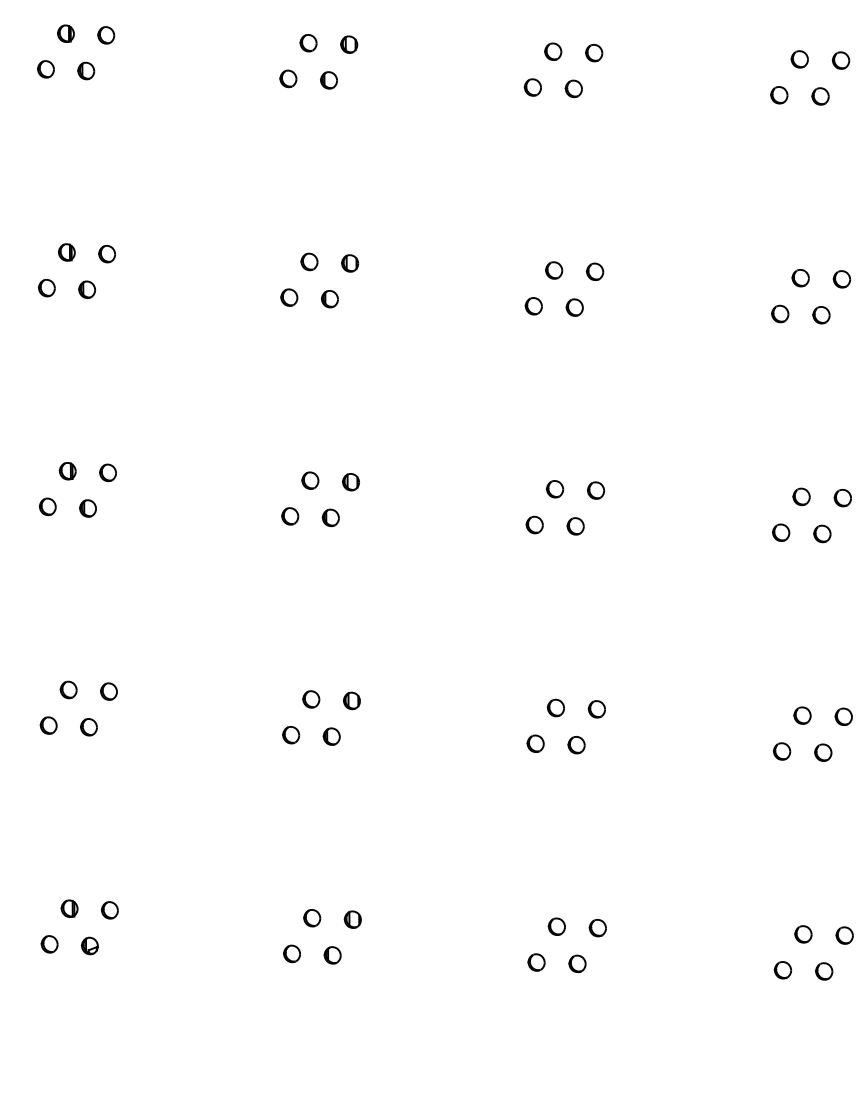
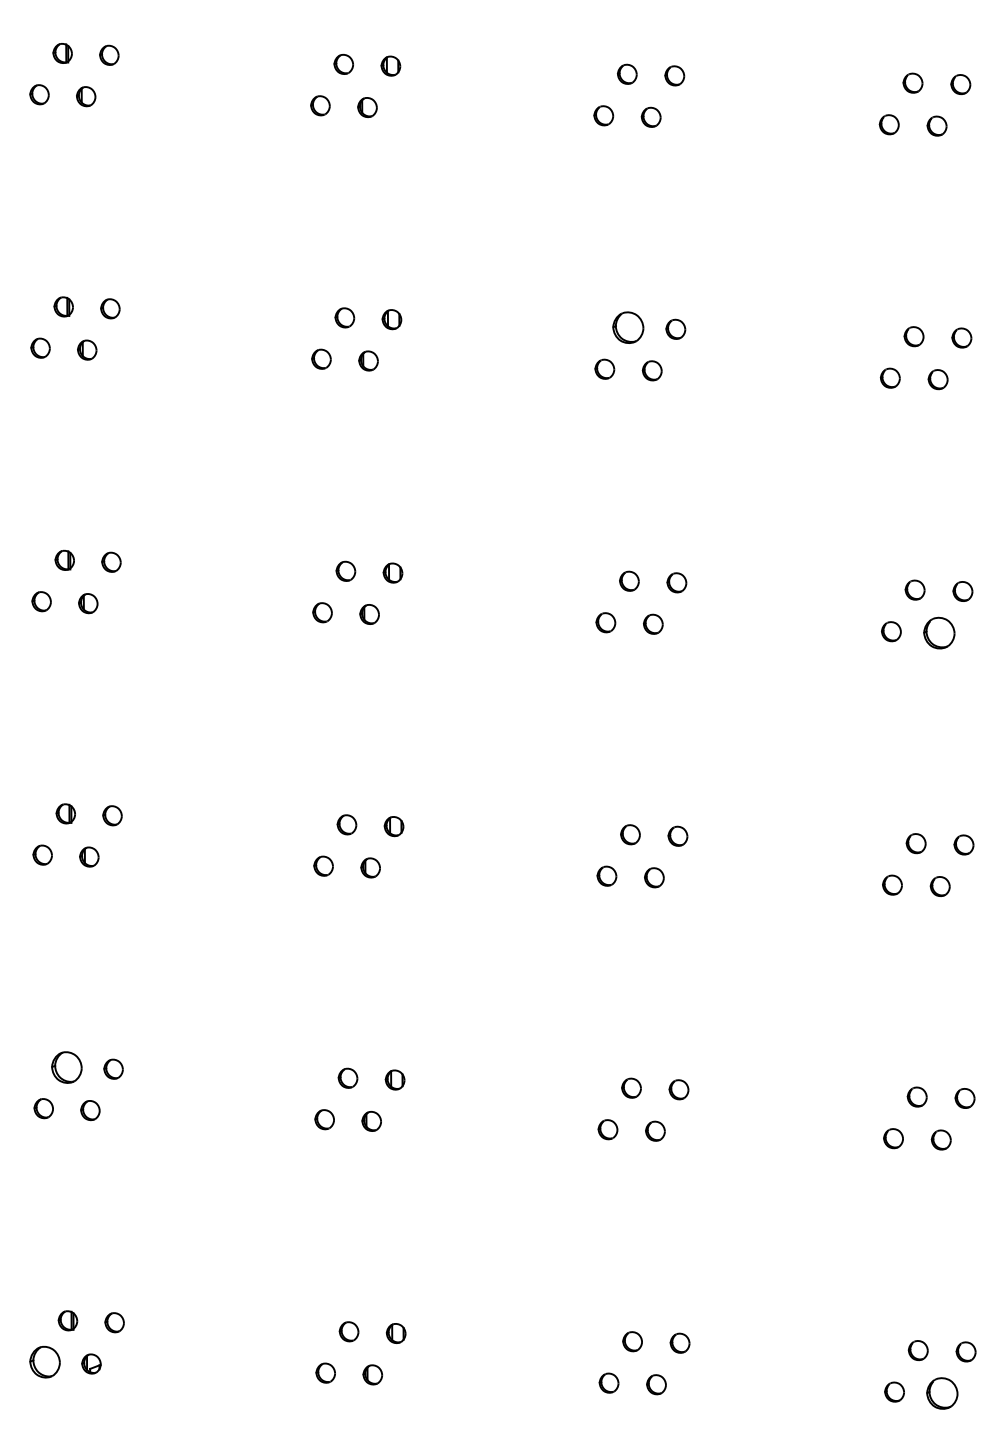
part: (553, 51) -> (628, 327), size x1.6
part: (820, 314) -> (938, 632), size x1.6
part: (68, 689) -> (66, 1066), size x1.6
part: (49, 943) -> (44, 1361), size x1.6
part: (824, 971) -> (942, 1393), size x1.6

